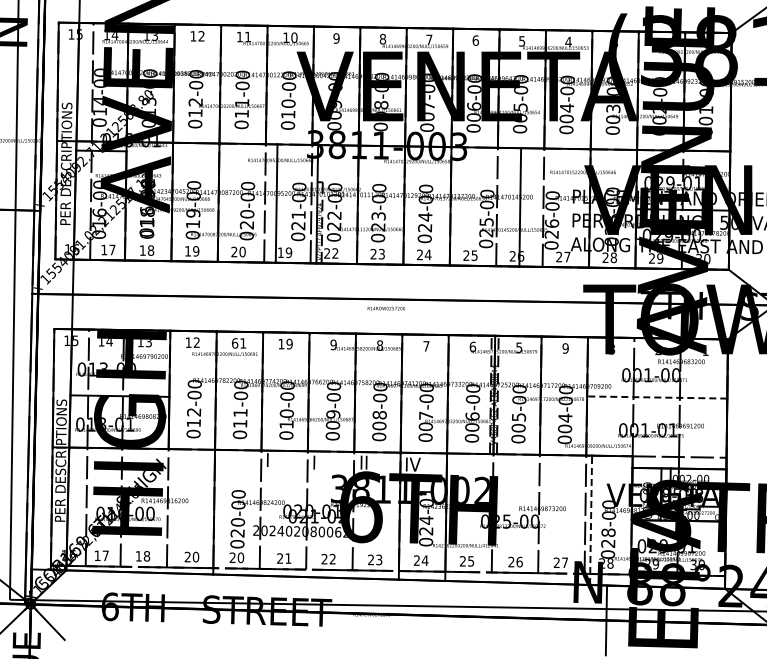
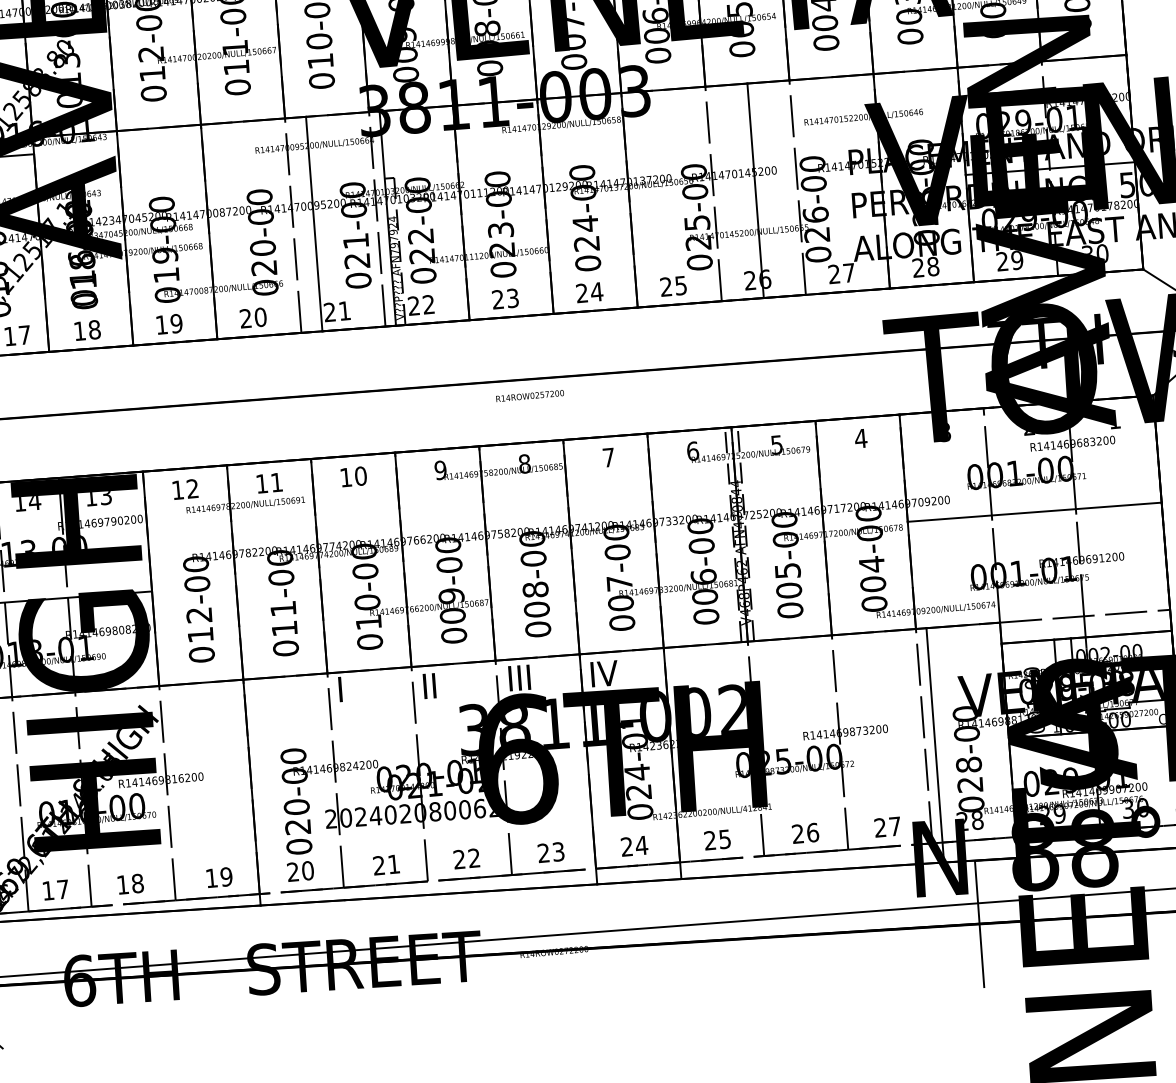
text: (284, 252) -> (336, 311), 19 -> 21
text: (235, 343) -> (262, 483), 61 -> 11
text: (289, 344) -> (360, 476), 19 -> 10
text: (565, 348) -> (860, 438), 9 -> 4
line: (656, 397) -> (1033, 512), dashed -> solid
text: (319, 462) -> (434, 685), I -> II
text: (371, 462) -> (528, 676), II -> III
line: (591, 520) -> (936, 745), dashed -> solid
text: (191, 556) -> (218, 876), 20 -> 19

